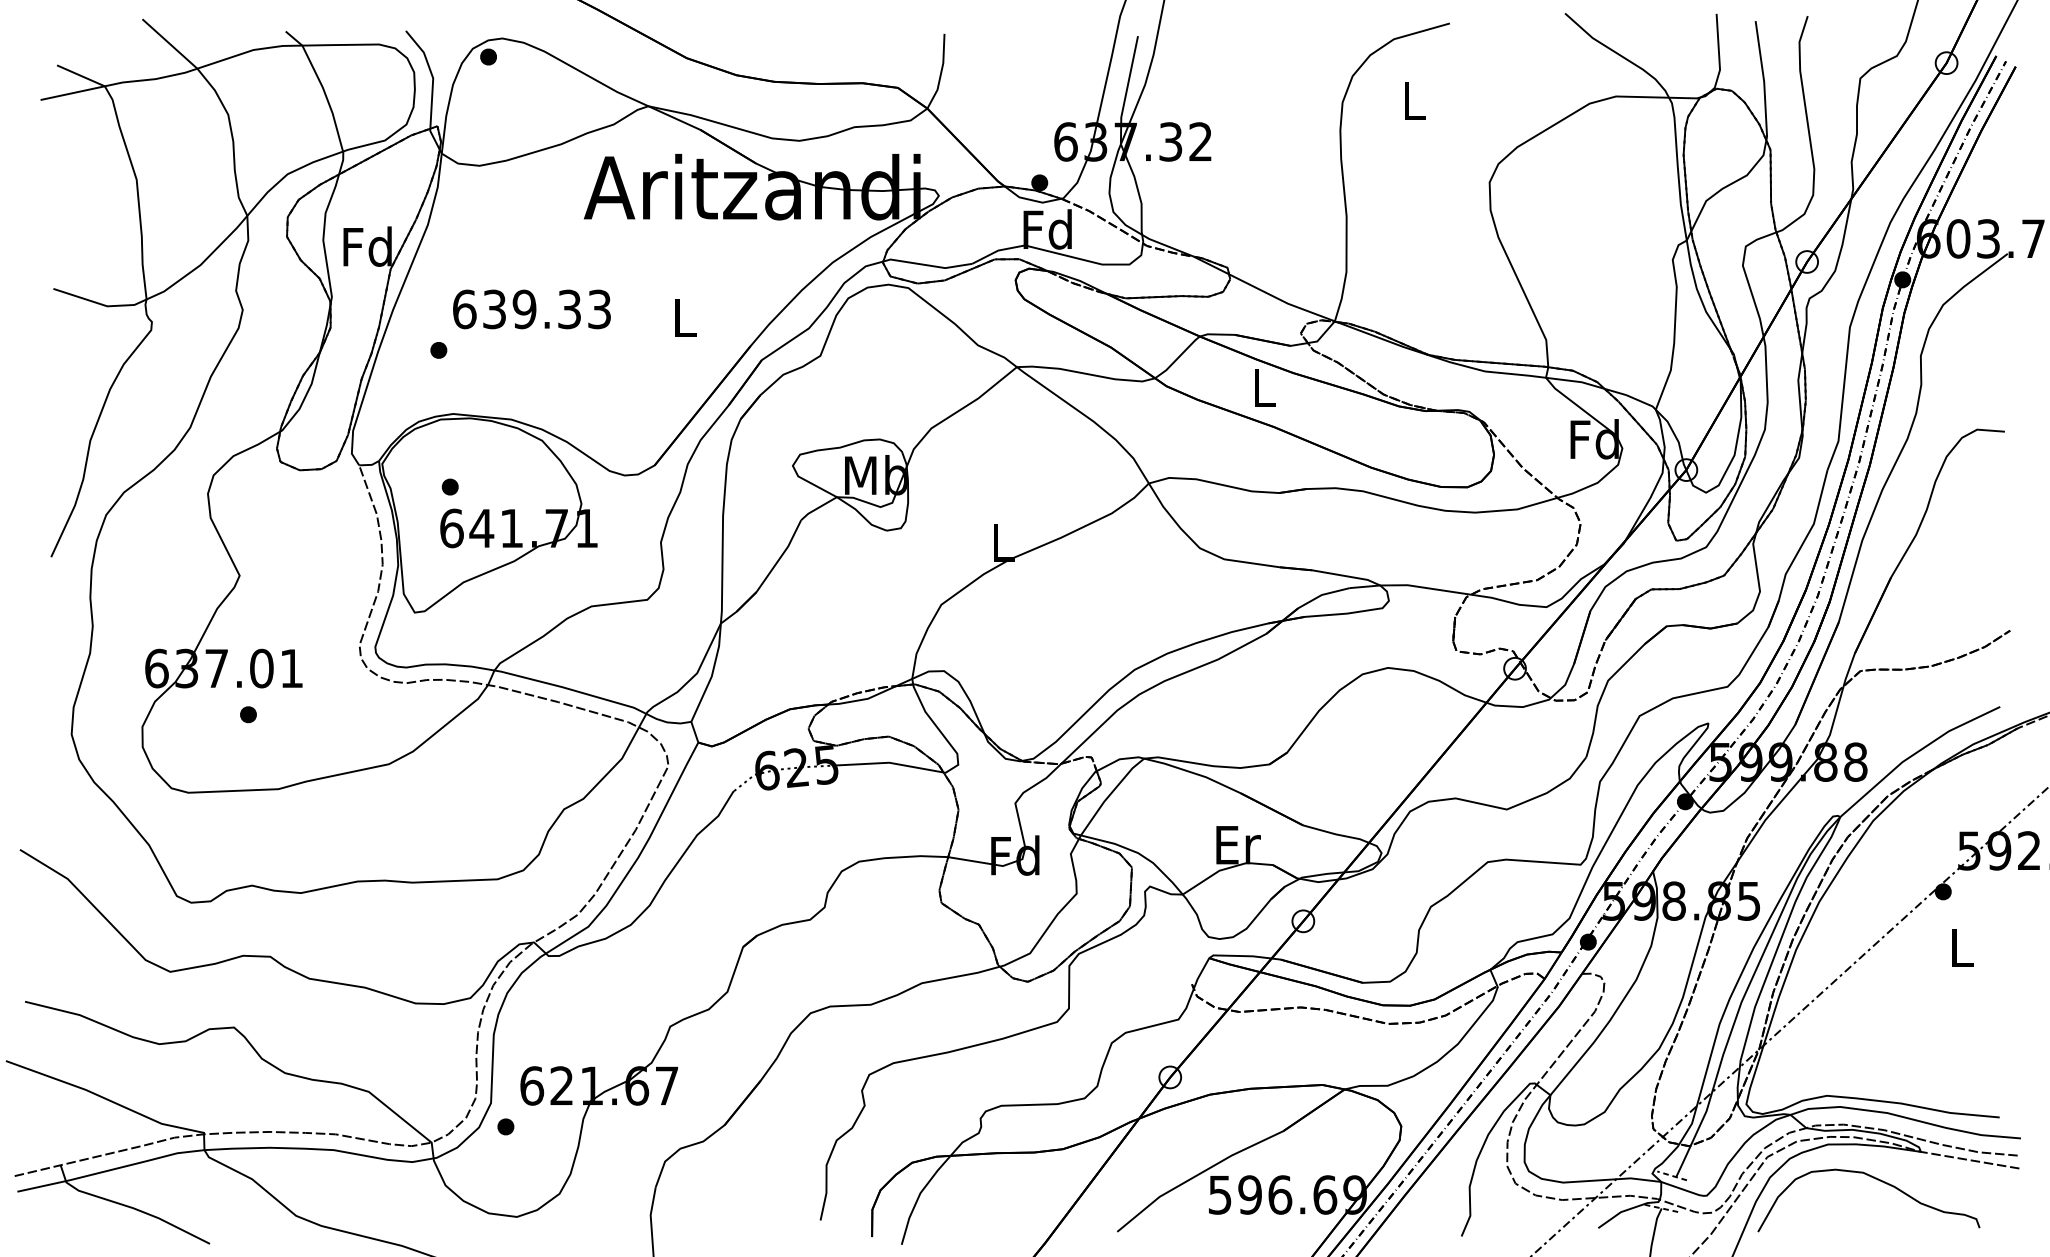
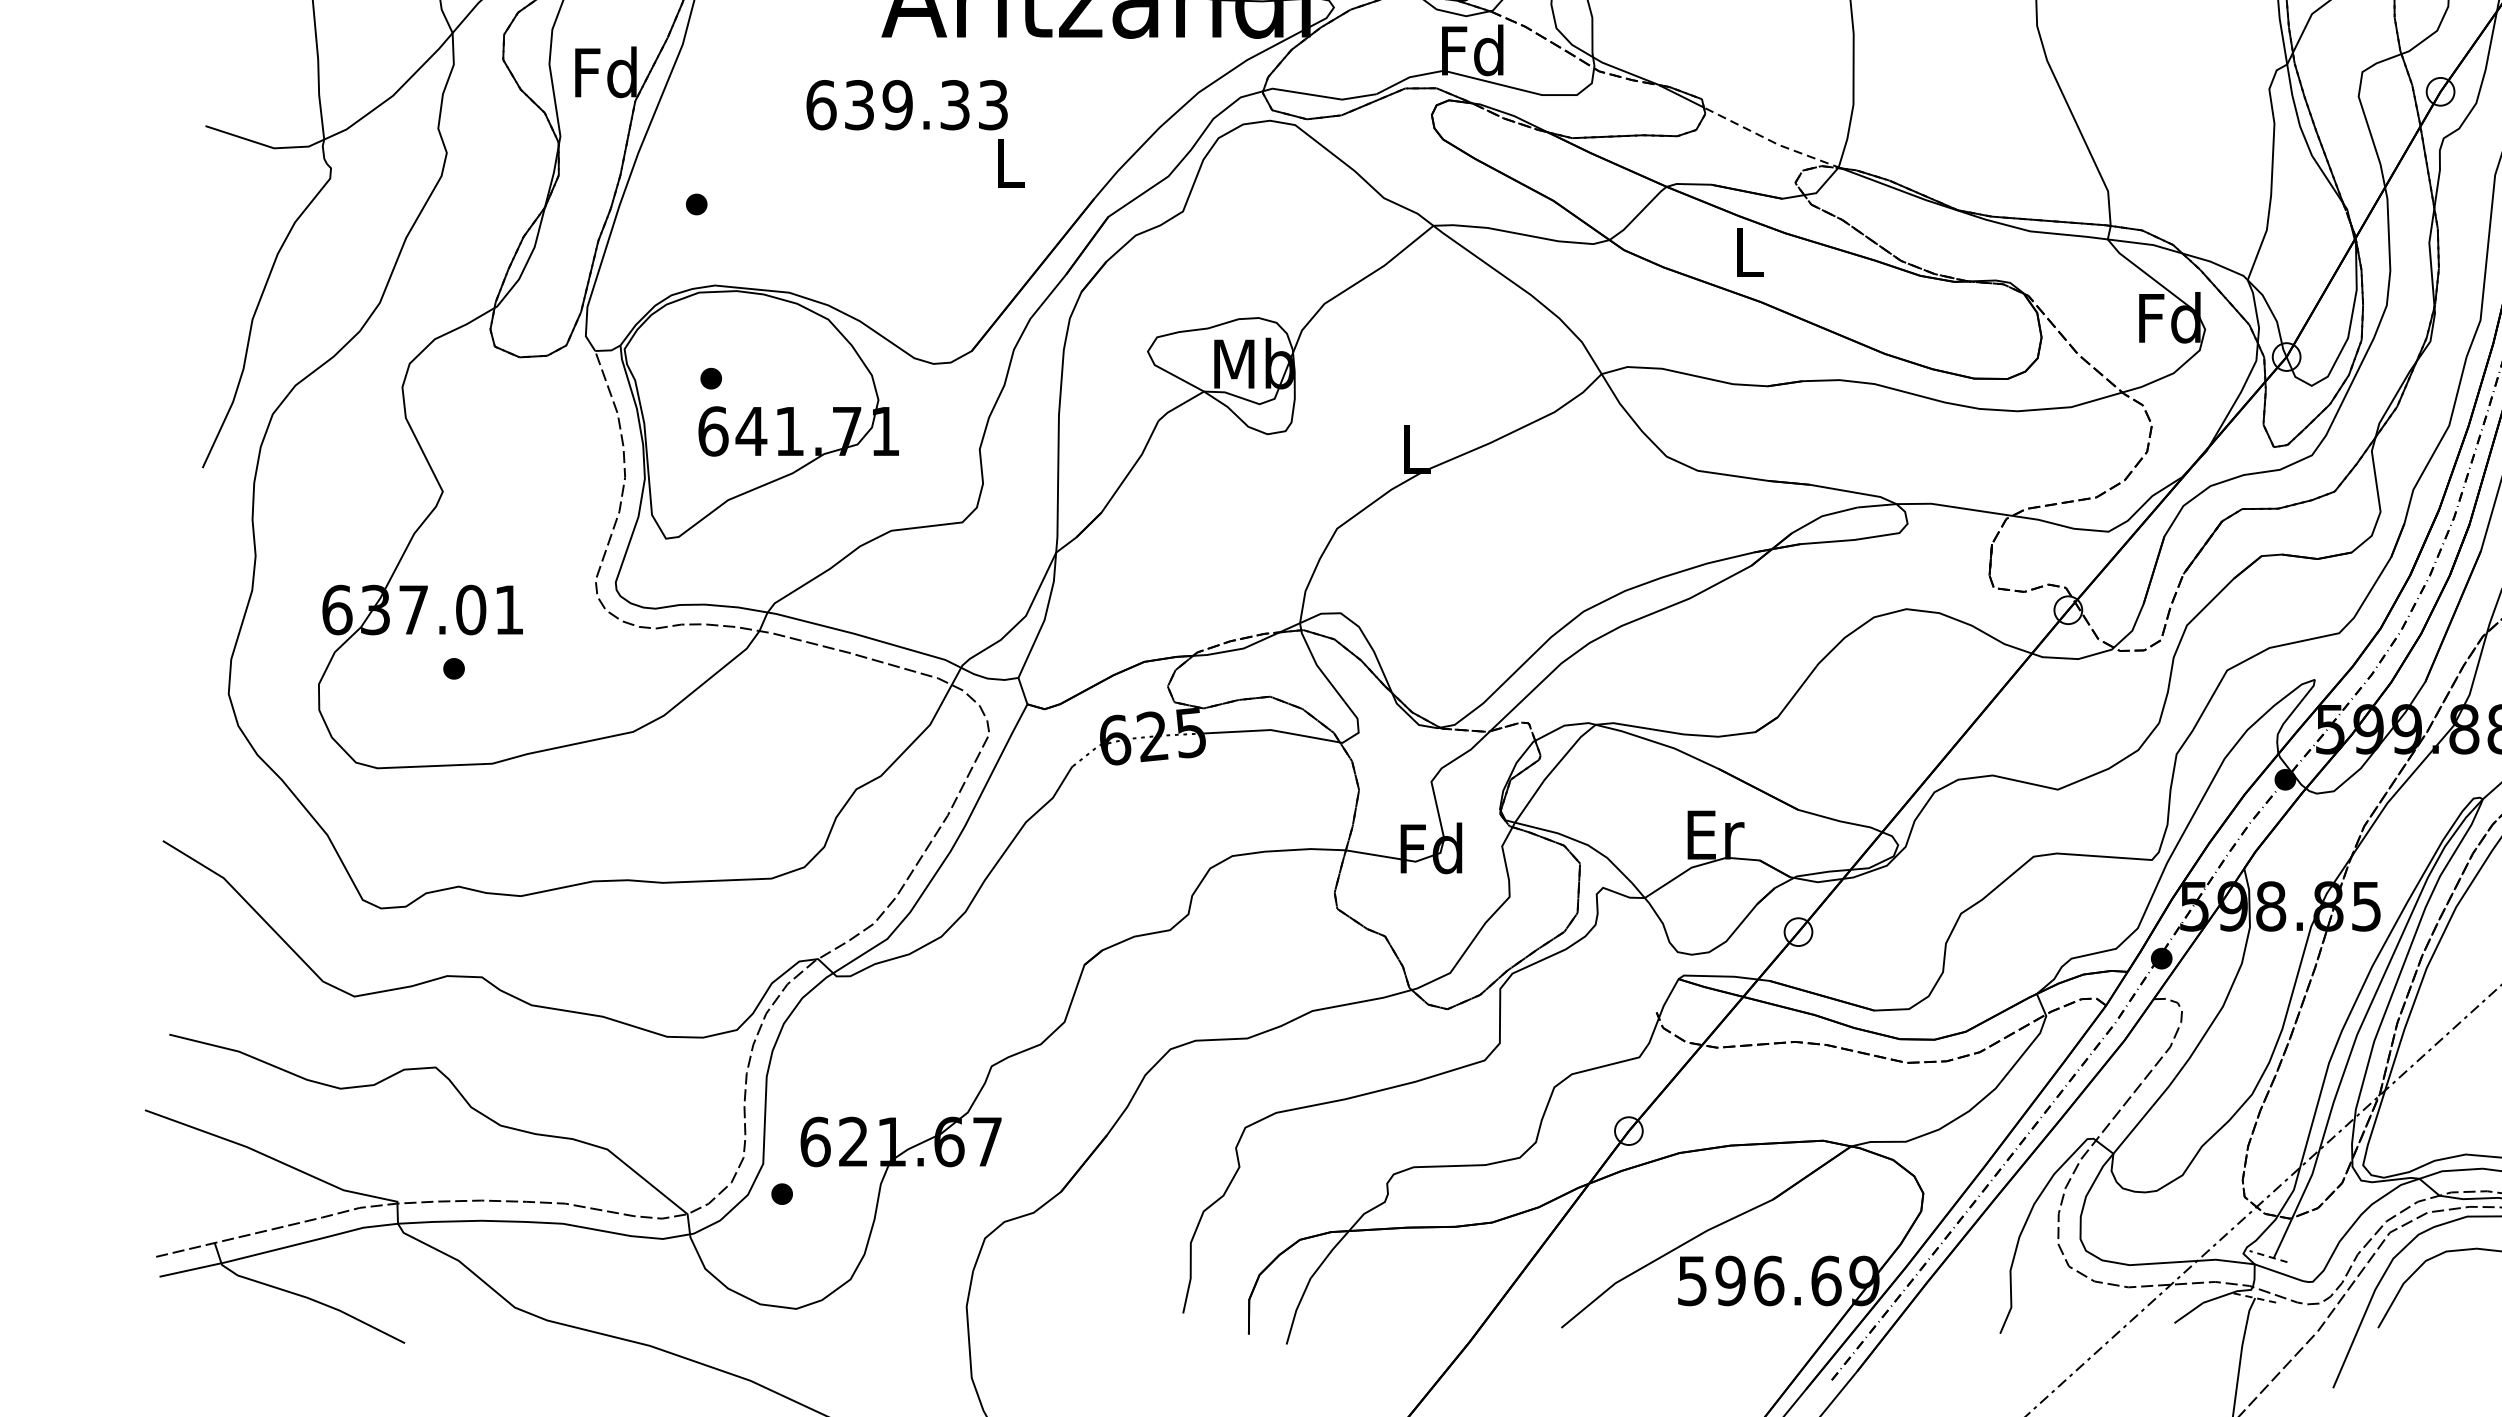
line: (1282, 301) -> (1771, 142), solid -> dashed
text: (531, 309) -> (906, 105), moved

